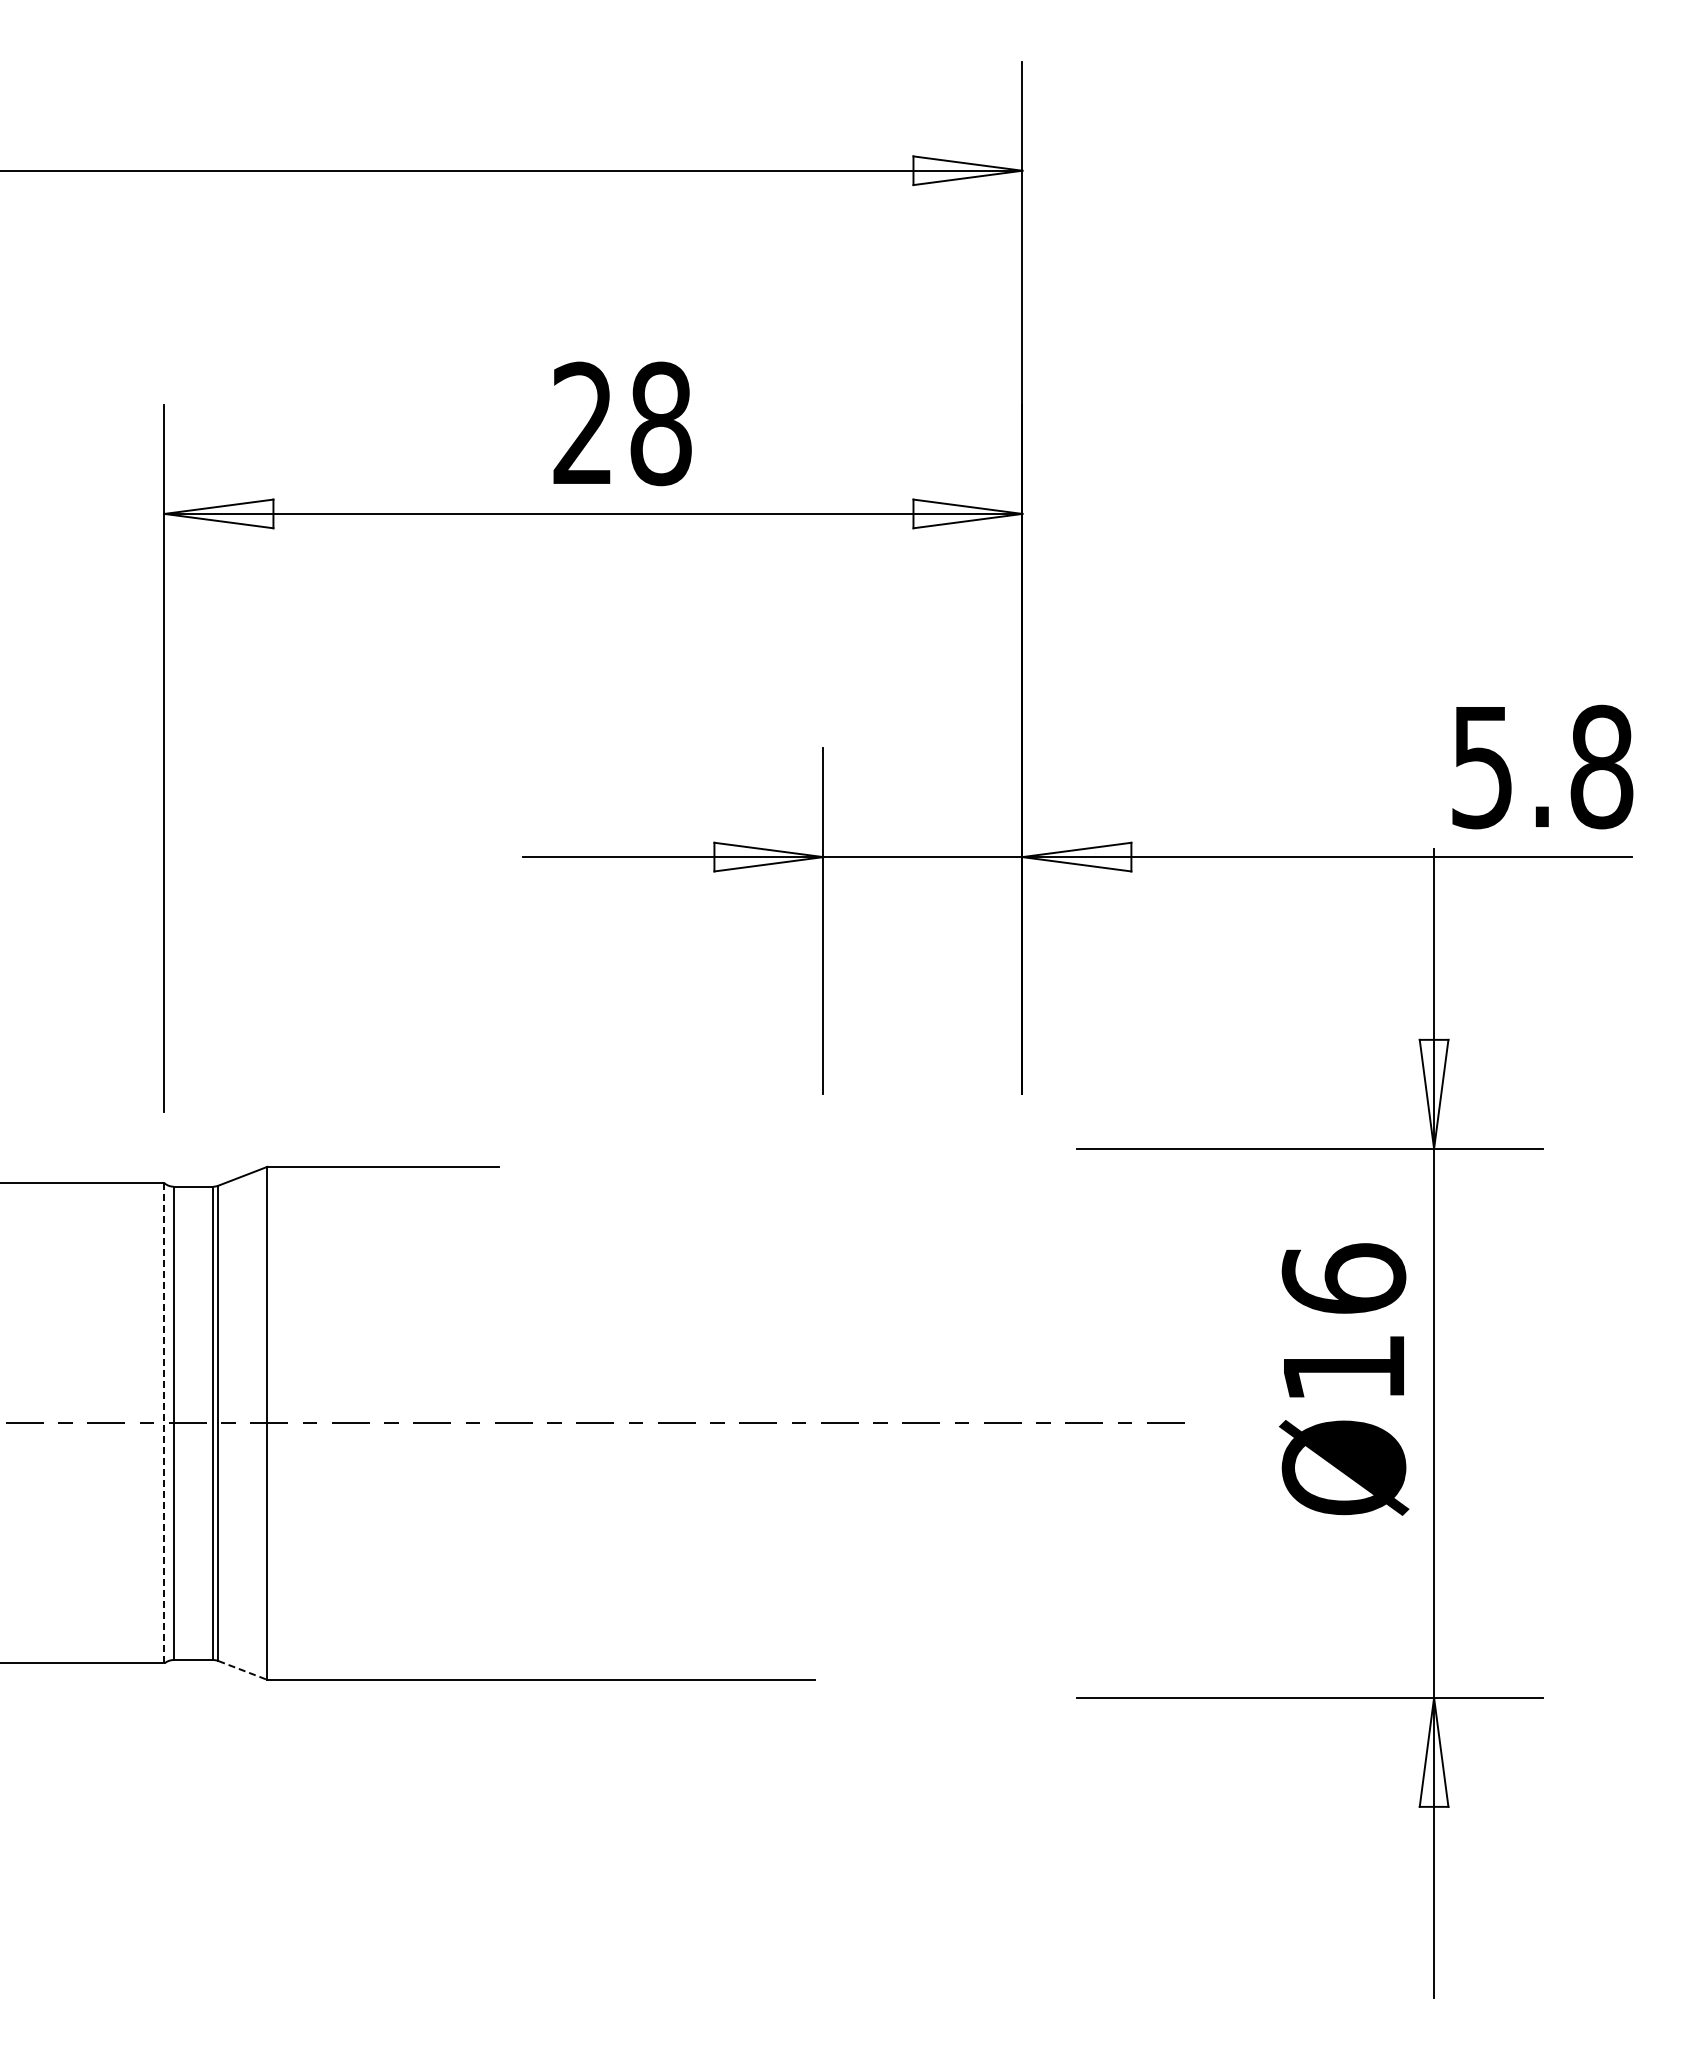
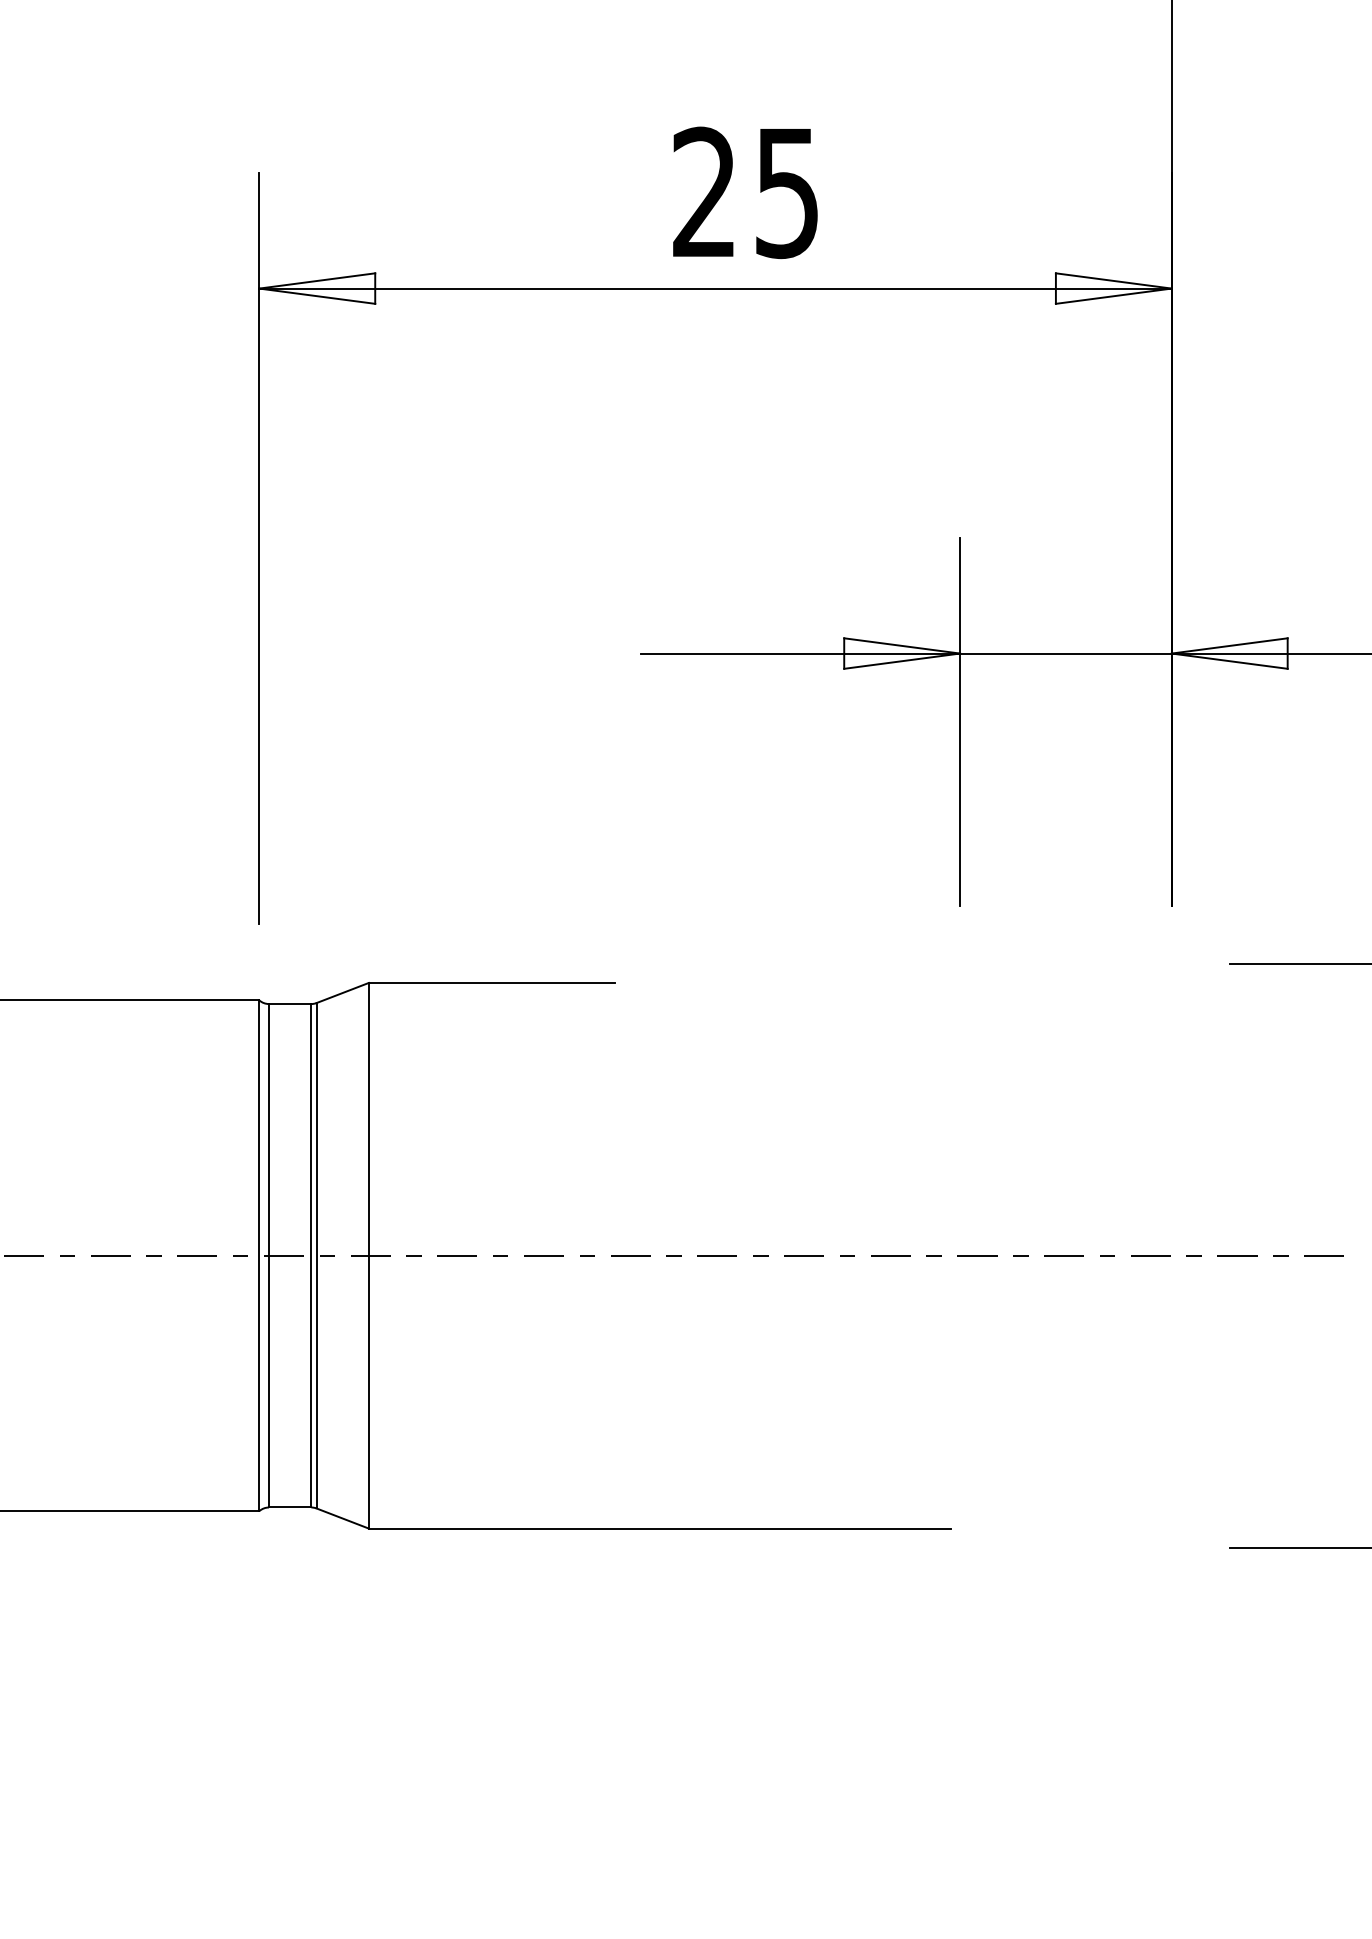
text: (660, 423) -> (786, 192), 28 -> 25
line: (164, 1422) -> (259, 1254), dashed -> solid
line: (243, 1670) -> (343, 1518), dashed -> solid

